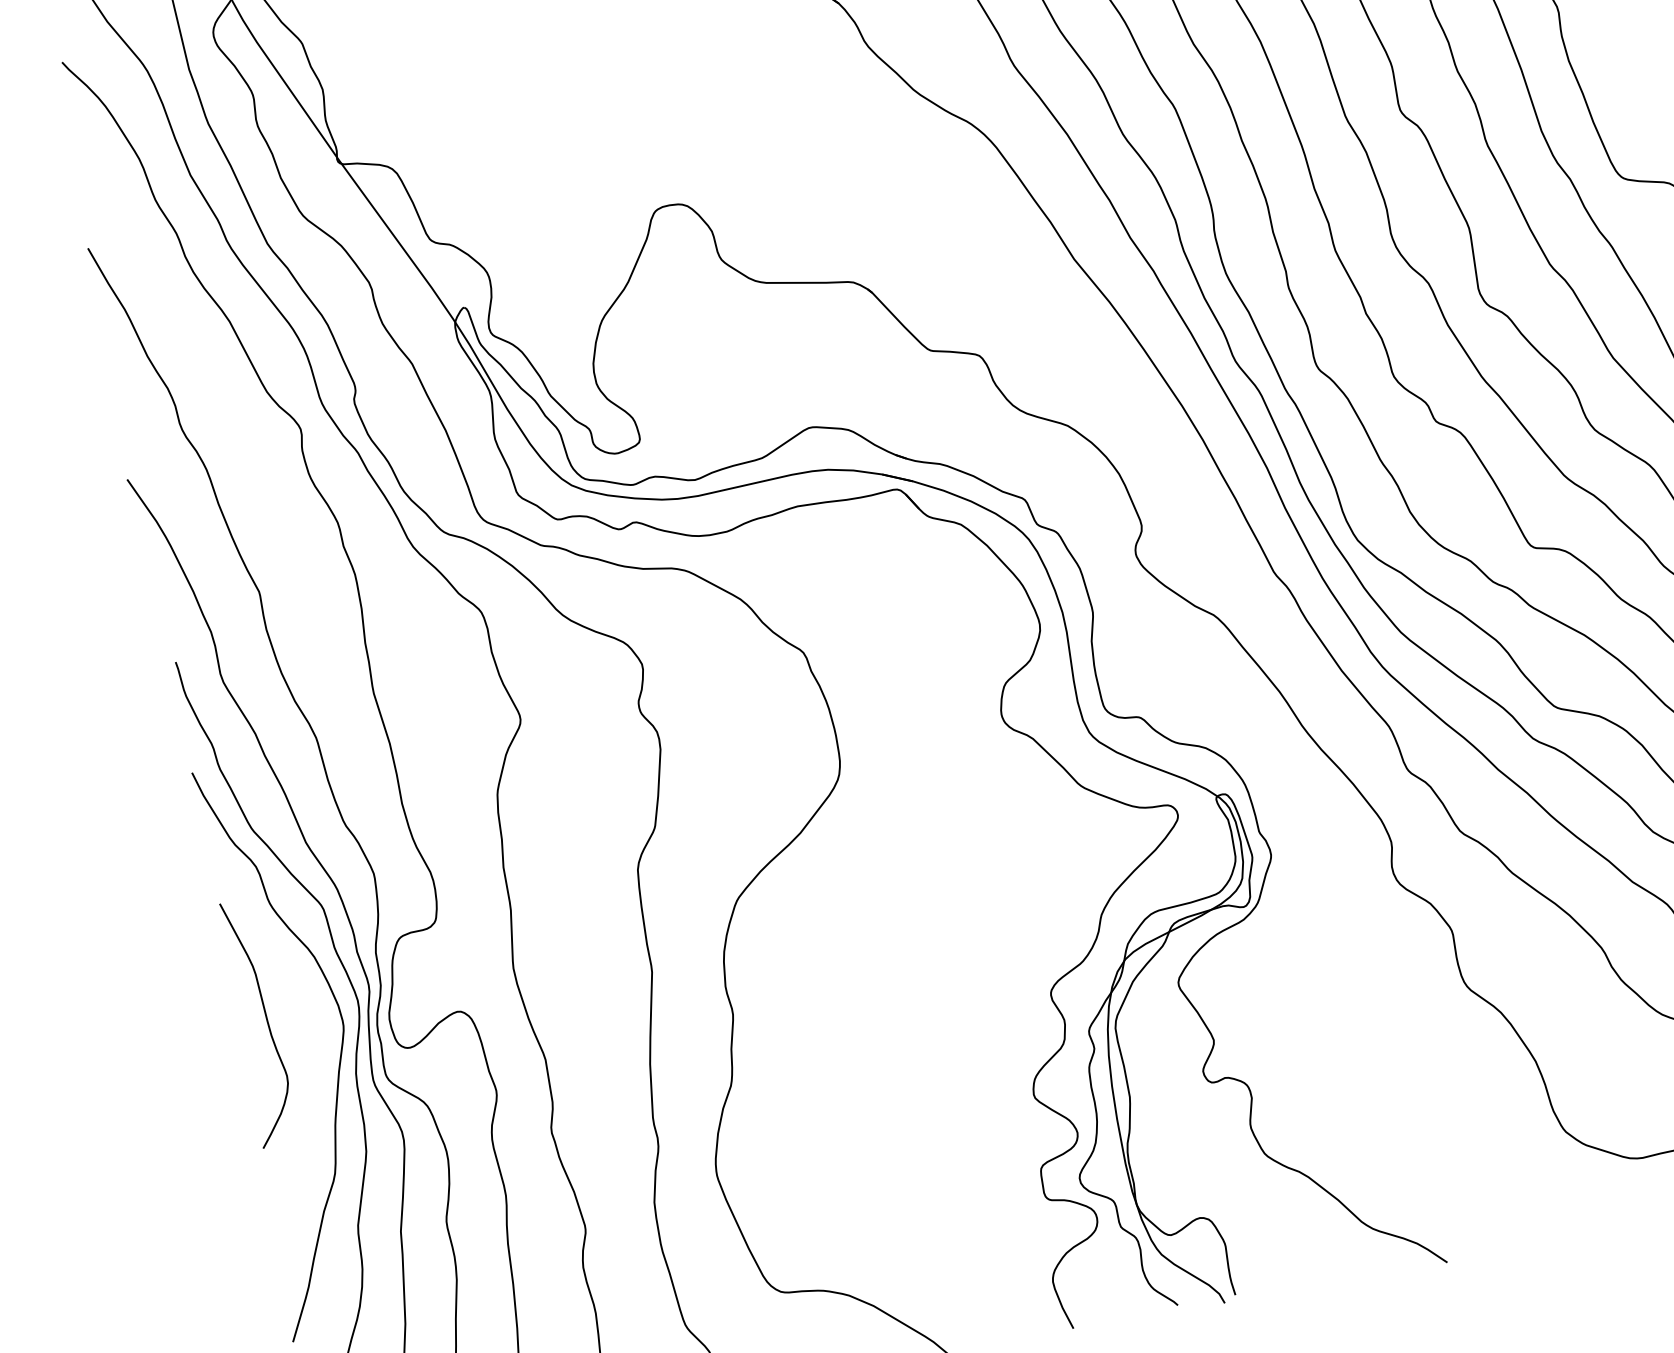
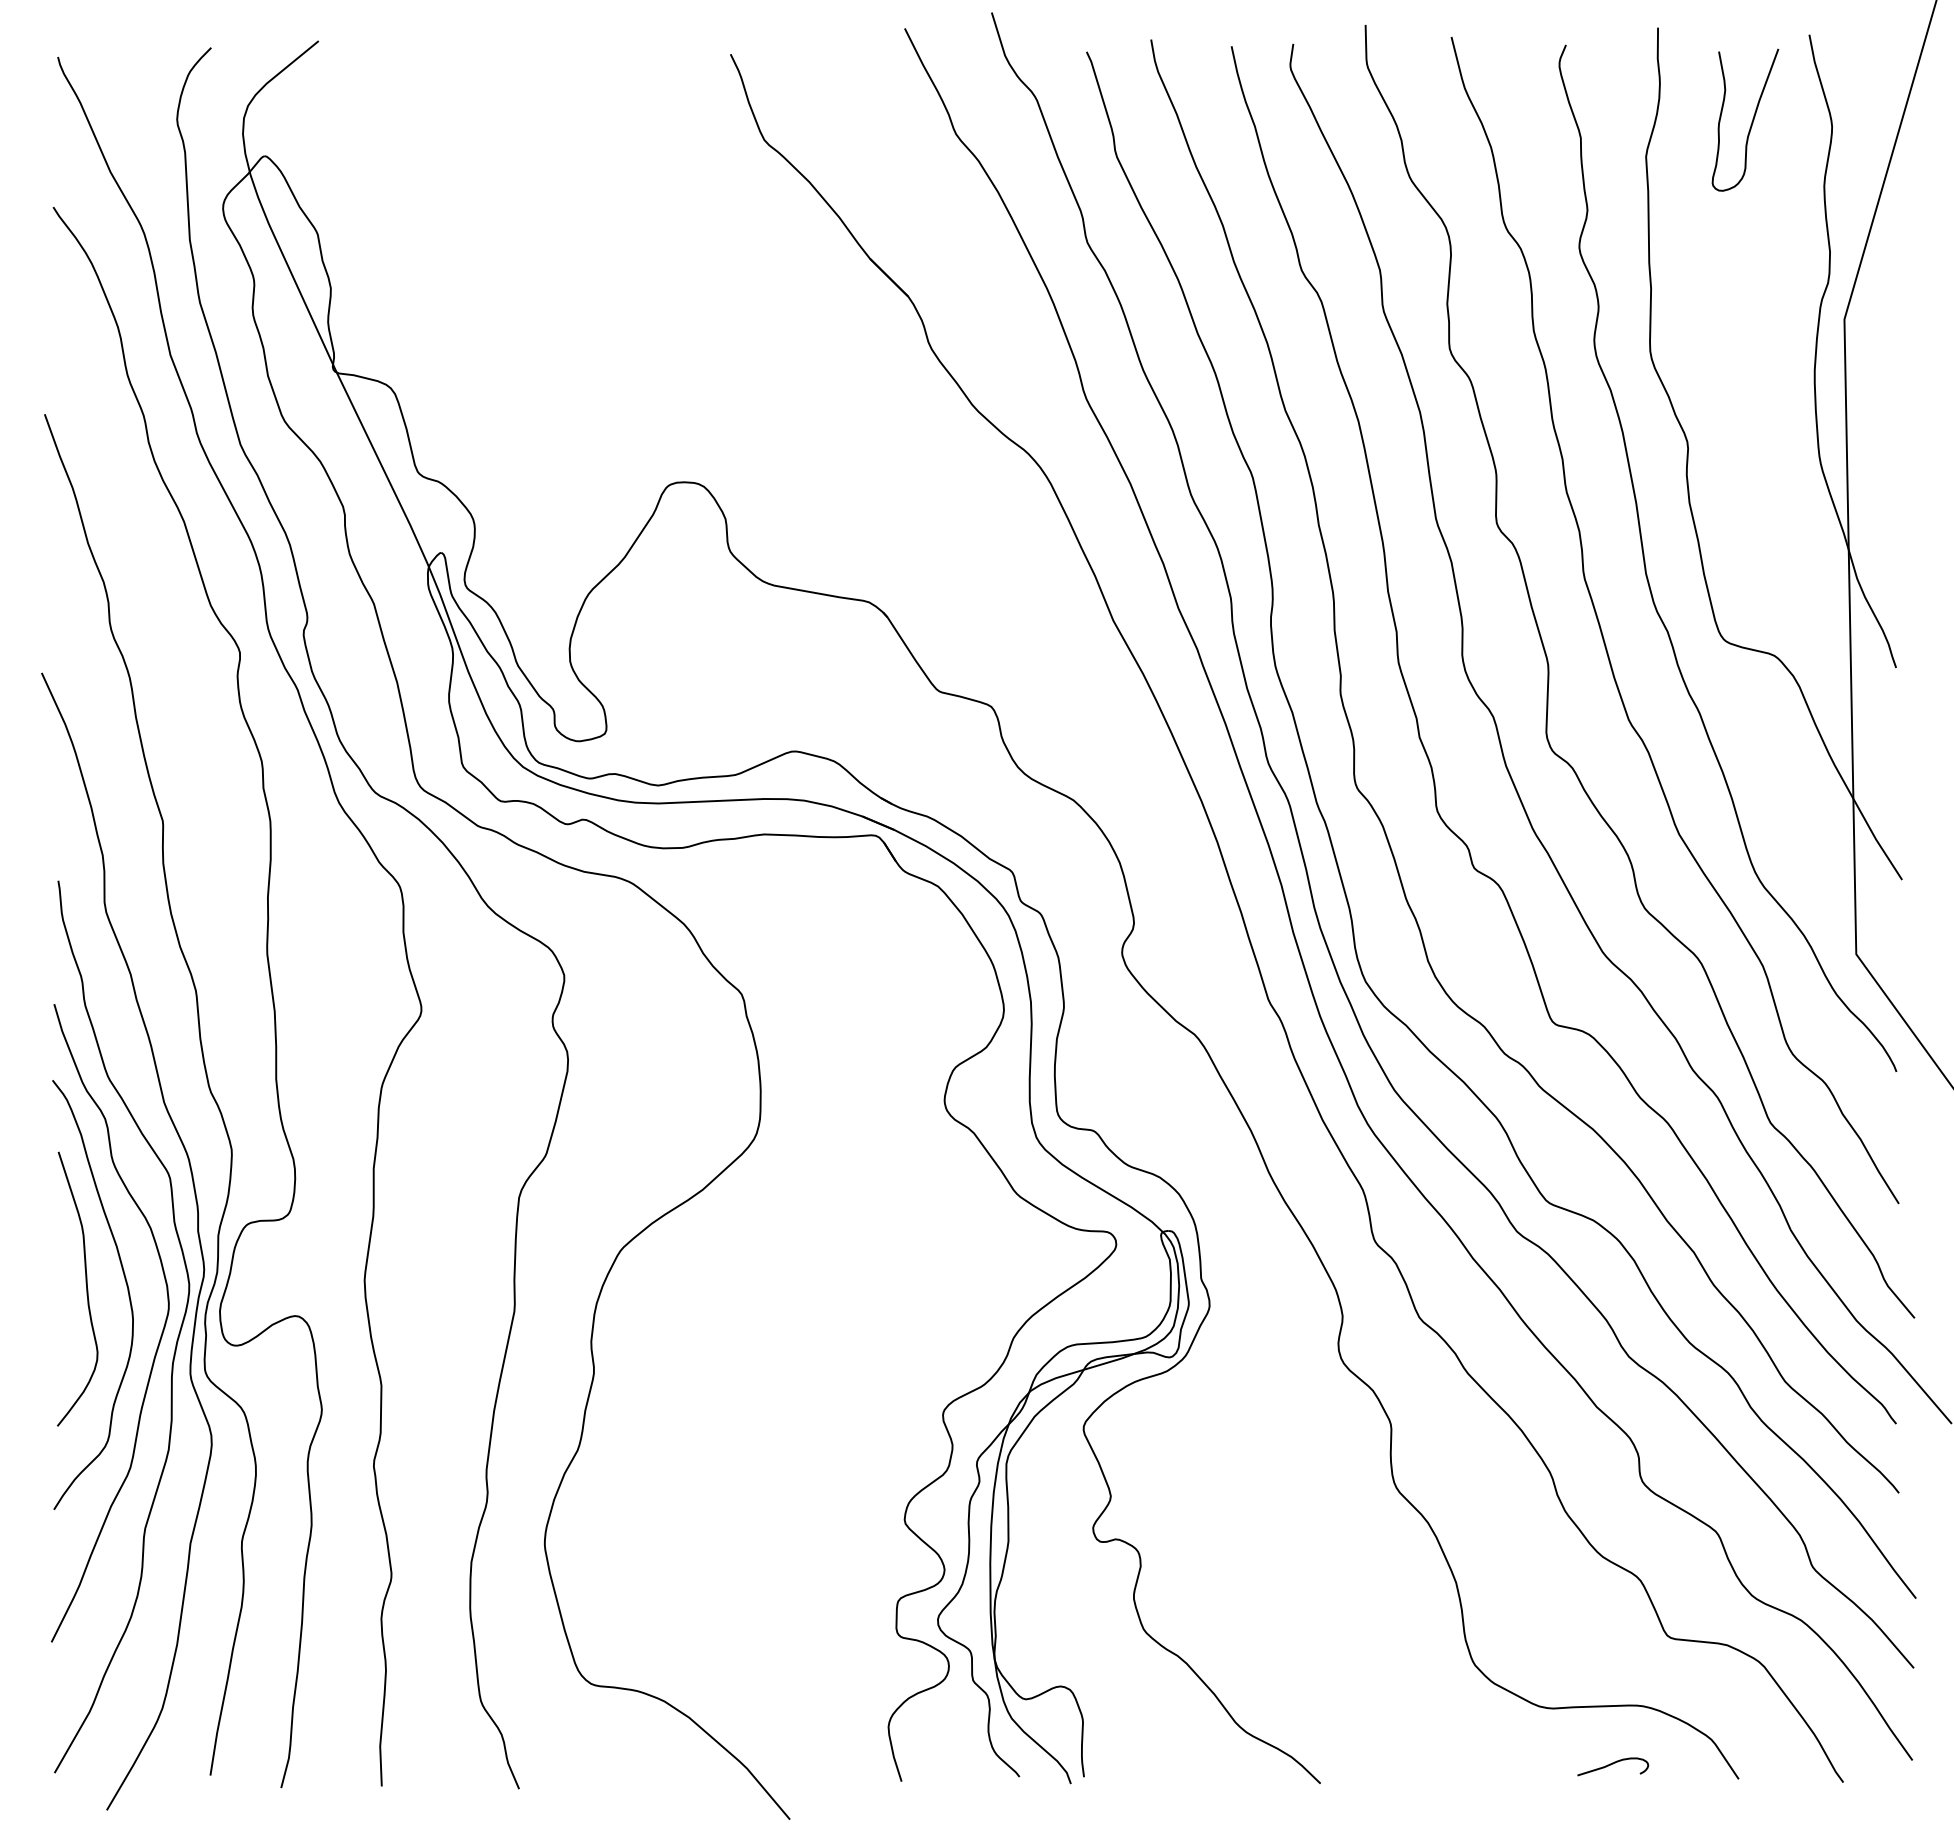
curve: (300, 1010) -> (125, 1283), added

